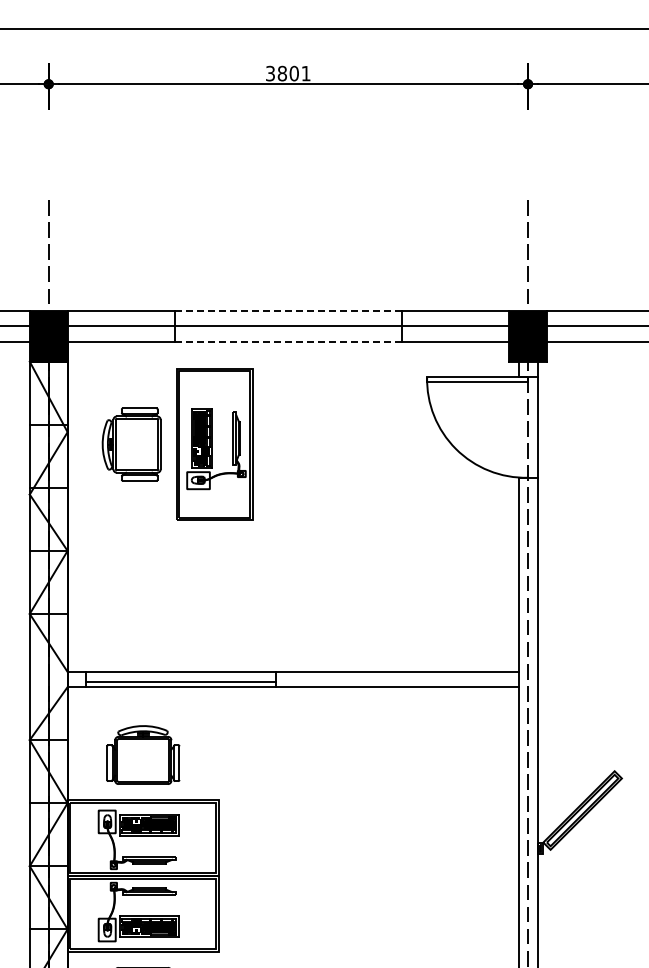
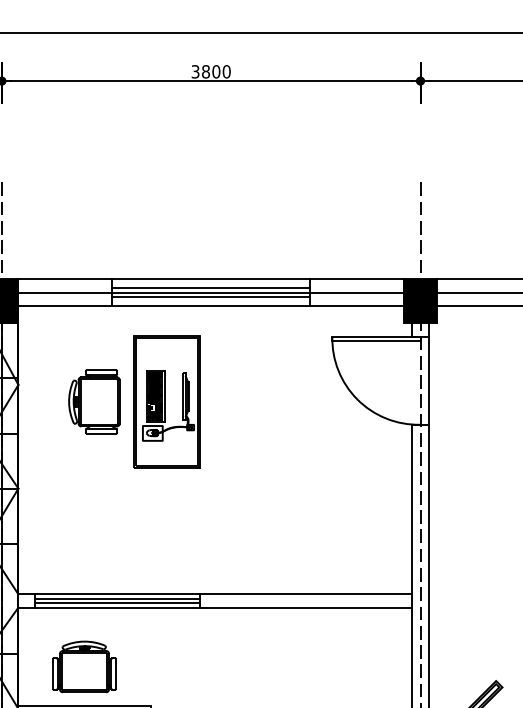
text: (305, 73) -> (226, 71), 3801 -> 3800
line: (288, 311) -> (211, 279), dashed -> solid
line: (287, 321) -> (210, 288), added
line: (287, 331) -> (210, 297), added
line: (288, 341) -> (211, 305), dashed -> solid
part: (177, 444) -> (134, 401), moved
line: (180, 677) -> (116, 599), added

